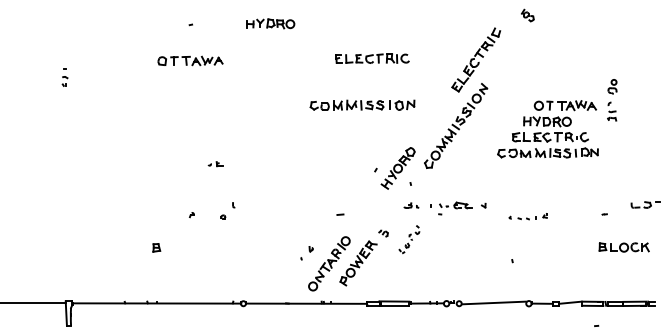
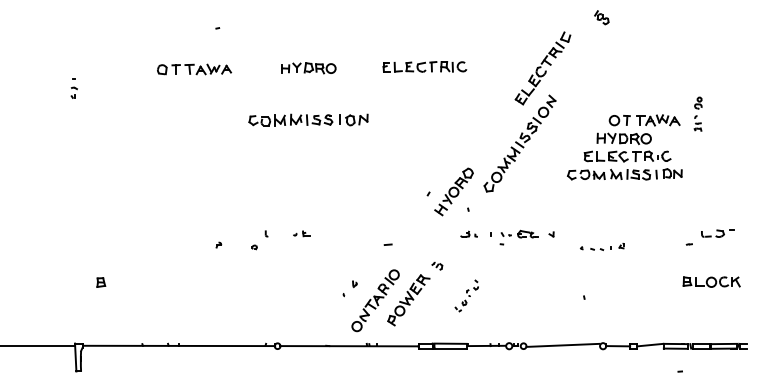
part: (270, 23) -> (308, 67), moved
part: (190, 60) -> (194, 68), moved
part: (612, 99) -> (698, 113), size x0.71
part: (362, 104) -> (308, 119), moved
part: (215, 164) -> (301, 234), moved
part: (645, 204) -> (717, 233), moved
part: (409, 239) -> (466, 295), moved
part: (156, 247) -> (100, 282), moved

